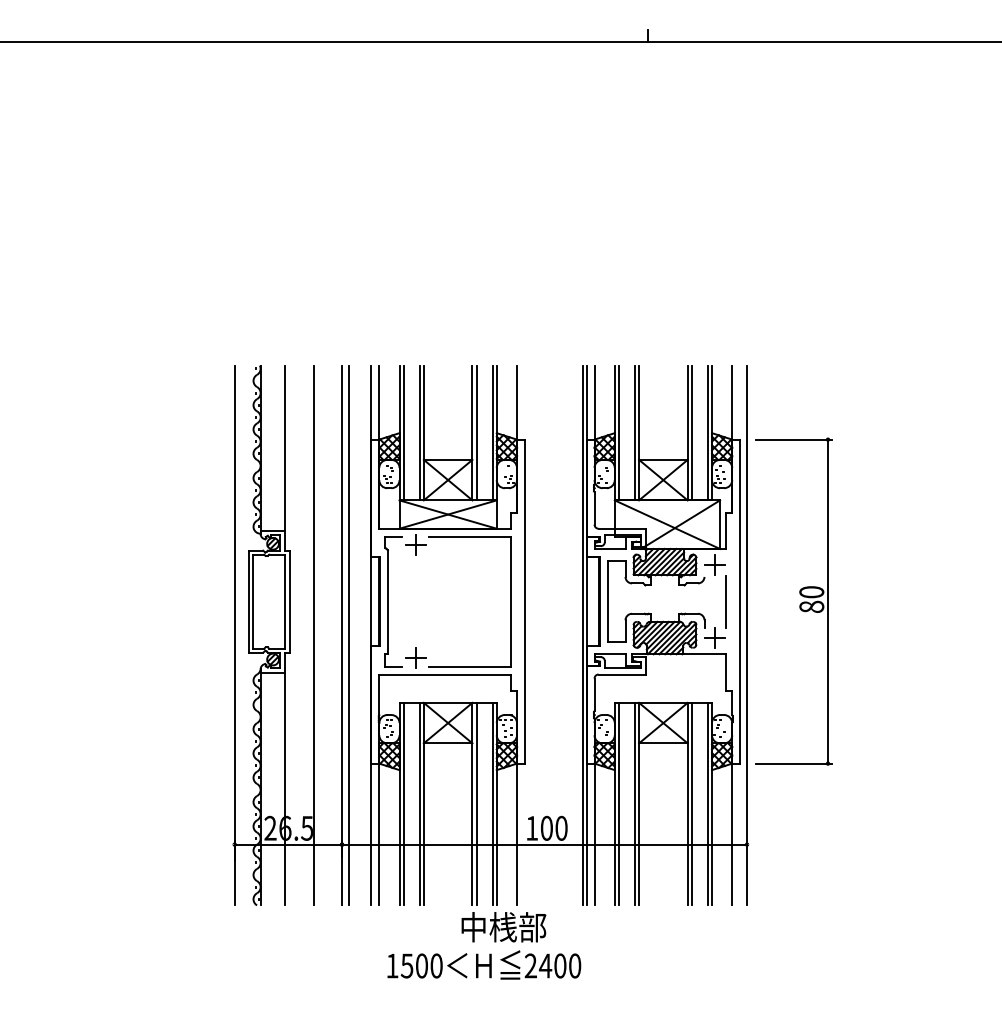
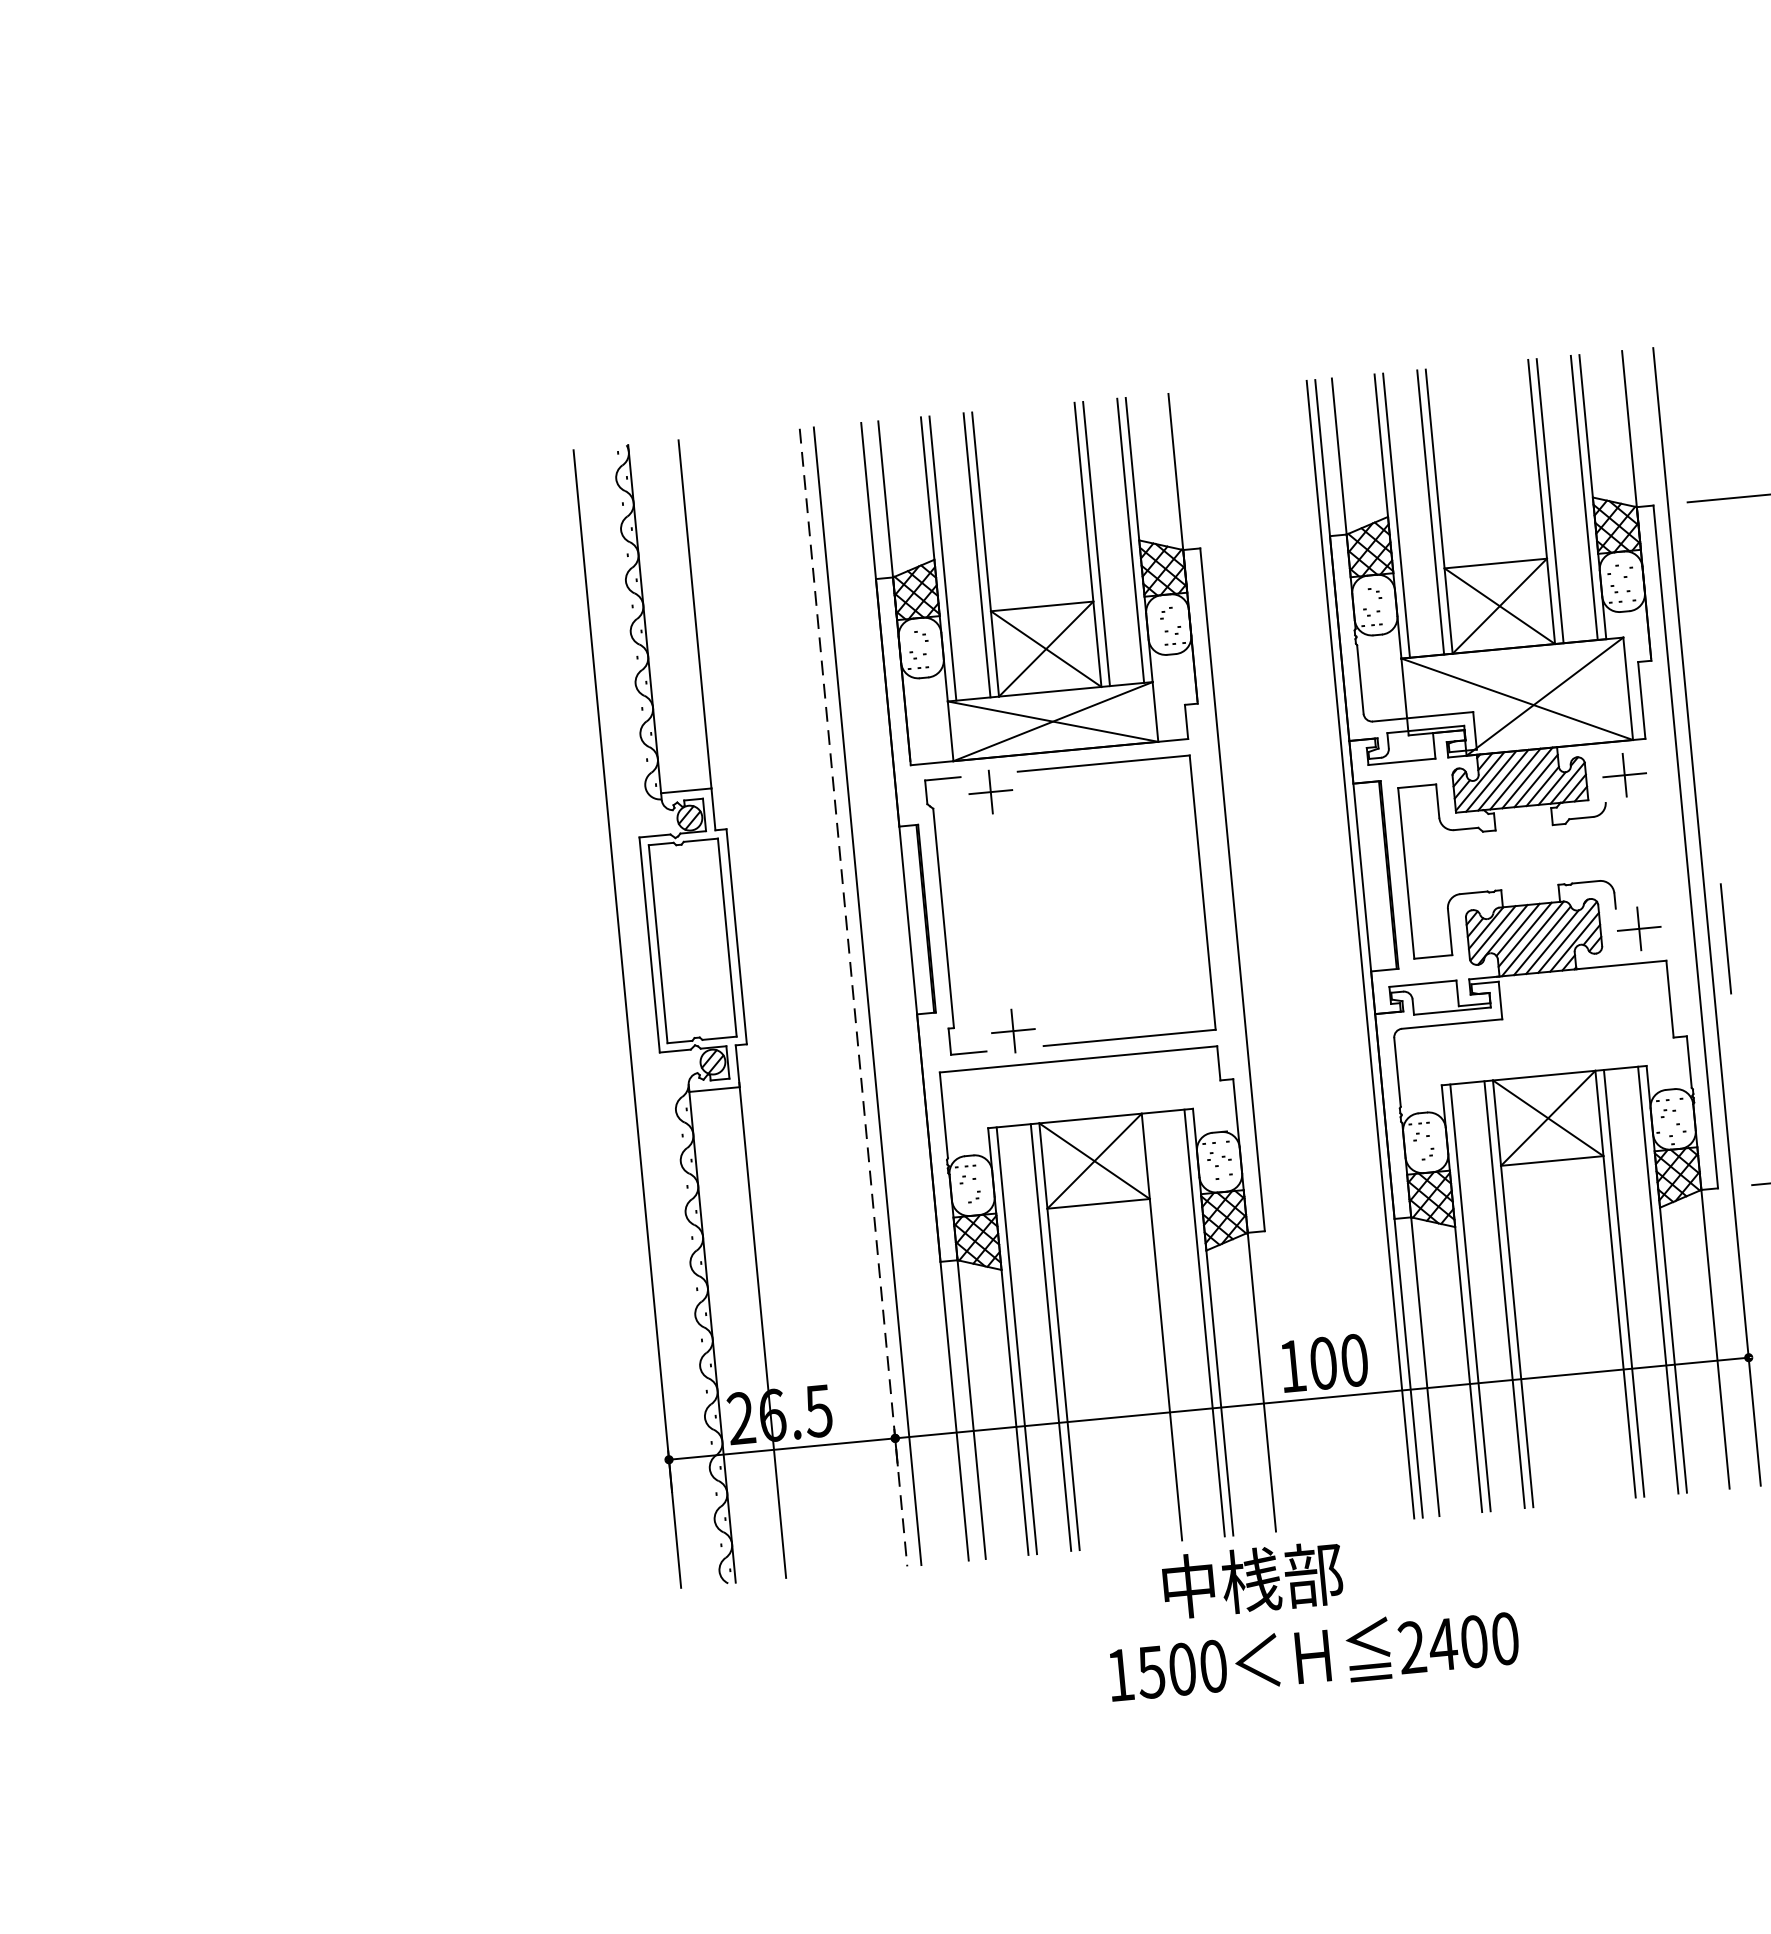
line: (725, 601) -> (1724, 938), moved
line: (313, 635) -> (793, 1003), removed
line: (342, 635) -> (854, 997), solid -> dashed
line: (476, 803) -> (1170, 1324), removed
text: (484, 964) -> (1314, 1653), moved

